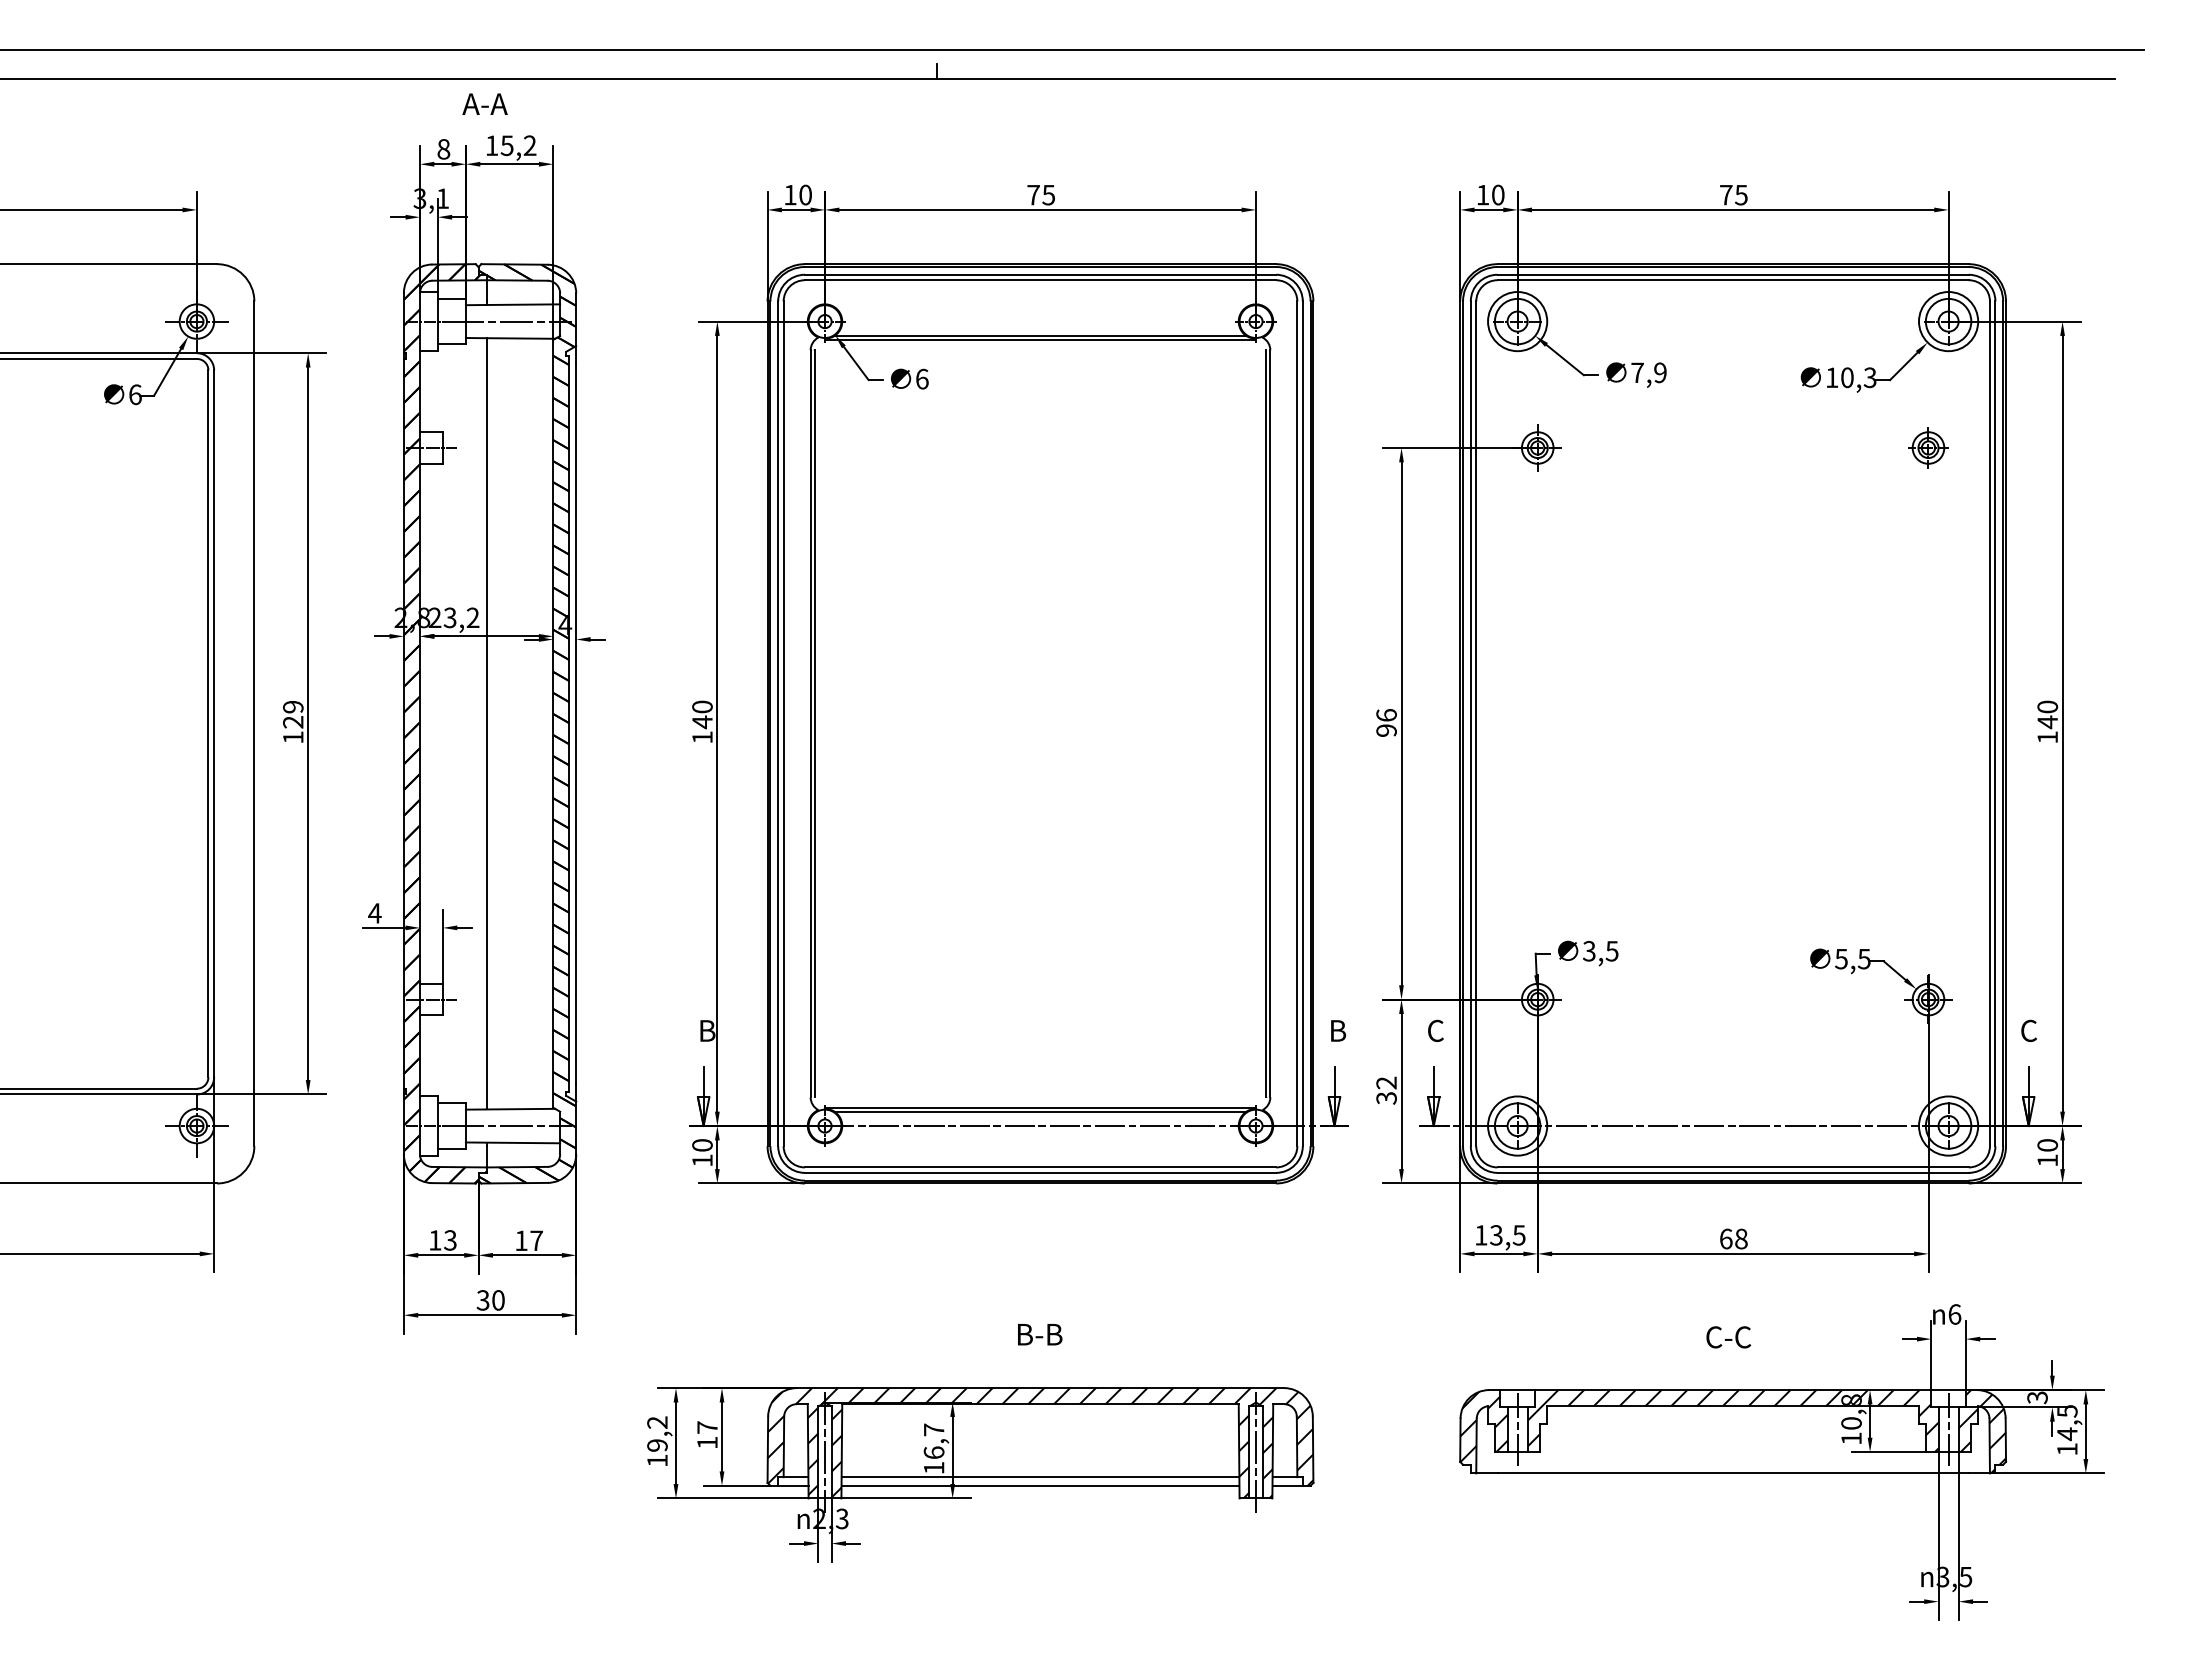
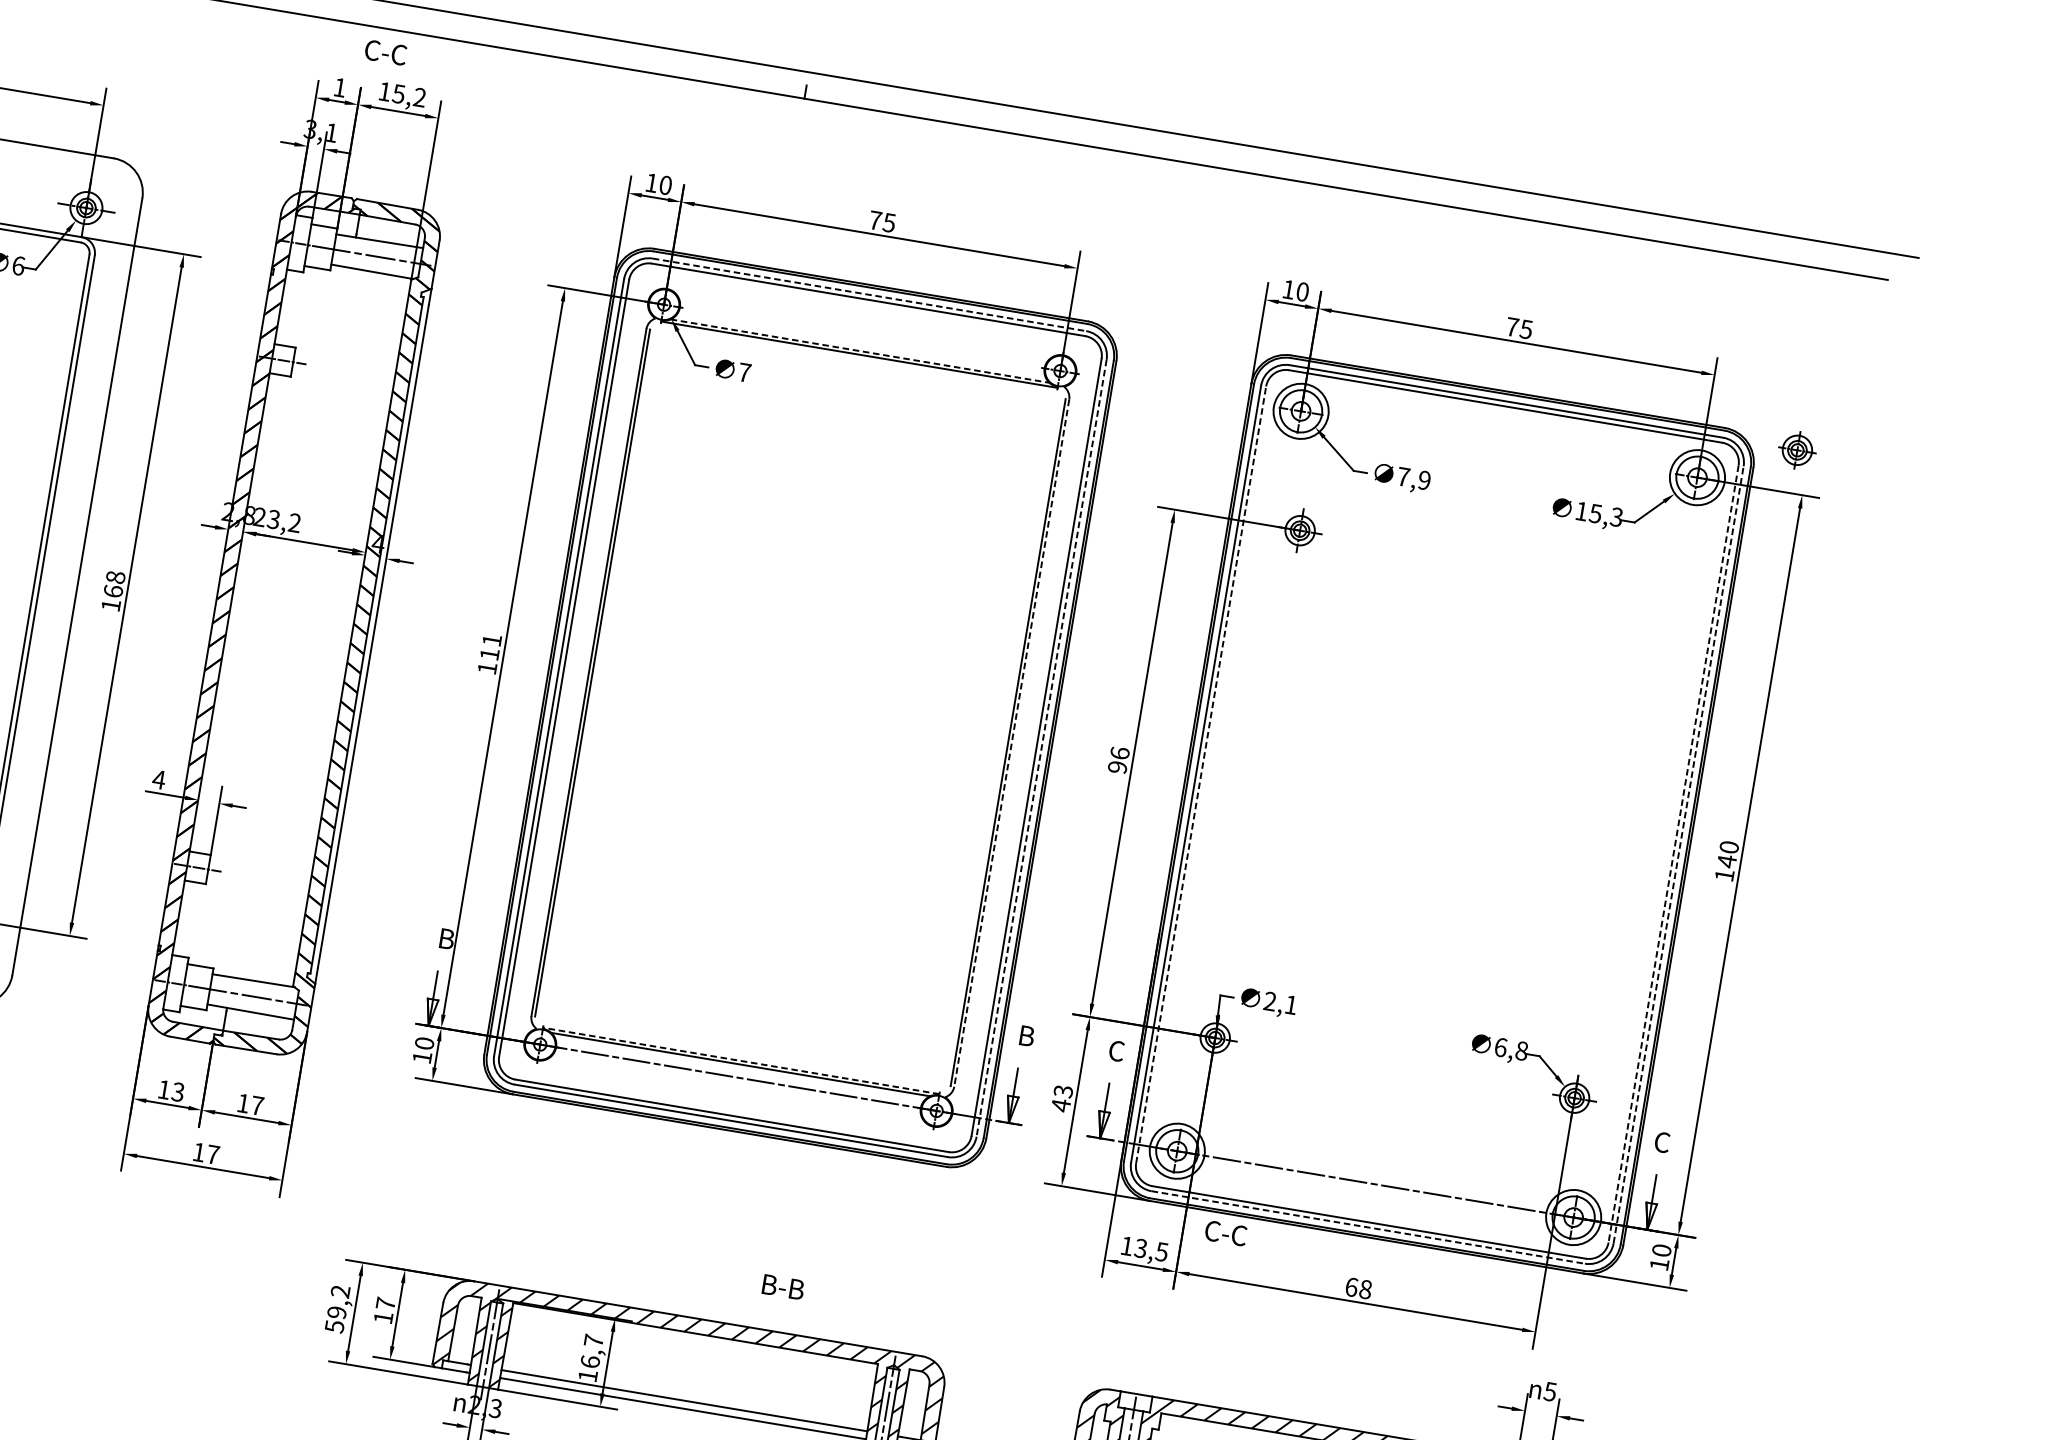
text: (485, 104) -> (385, 52), A-A -> C-C
text: (443, 149) -> (339, 87), 8 -> 1
line: (1040, 274) -> (869, 294), solid -> dashed
line: (1040, 335) -> (860, 350), solid -> dashed
text: (1846, 377) -> (1594, 513), 10,3 -> 15,3
text: (922, 378) -> (745, 372), 6 -> 7
part: (1928, 447) -> (1797, 449), moved
text: (293, 714) -> (114, 584), 129 -> 168
text: (702, 714) -> (490, 647), 140 -> 111
line: (487, 723) -> (291, 622), removed
line: (1476, 723) -> (1201, 774), solid -> dashed
line: (1995, 723) -> (1678, 854), solid -> dashed
line: (1270, 724) -> (1011, 743), solid -> dashed
line: (1302, 724) -> (1041, 748), solid -> dashed
line: (1989, 724) -> (1673, 854), solid -> dashed
text: (1600, 951) -> (1280, 1003), 3,5 -> 2,1
text: (1852, 958) -> (1511, 1048), 5,5 -> 6,8
text: (1386, 1090) -> (1062, 1098), 32 -> 43
line: (1040, 1107) -> (741, 1060), solid -> dashed
line: (1733, 1172) -> (1368, 1227), solid -> dashed
text: (490, 1300) -> (205, 1153), 30 -> 17
text: (1954, 1314) -> (1550, 1391), 6 -> 5
text: (1040, 1334) -> (783, 1287), moved
text: (1728, 1337) -> (1225, 1233), moved
text: (657, 1460) -> (334, 1326), 19,2 -> 59,2

